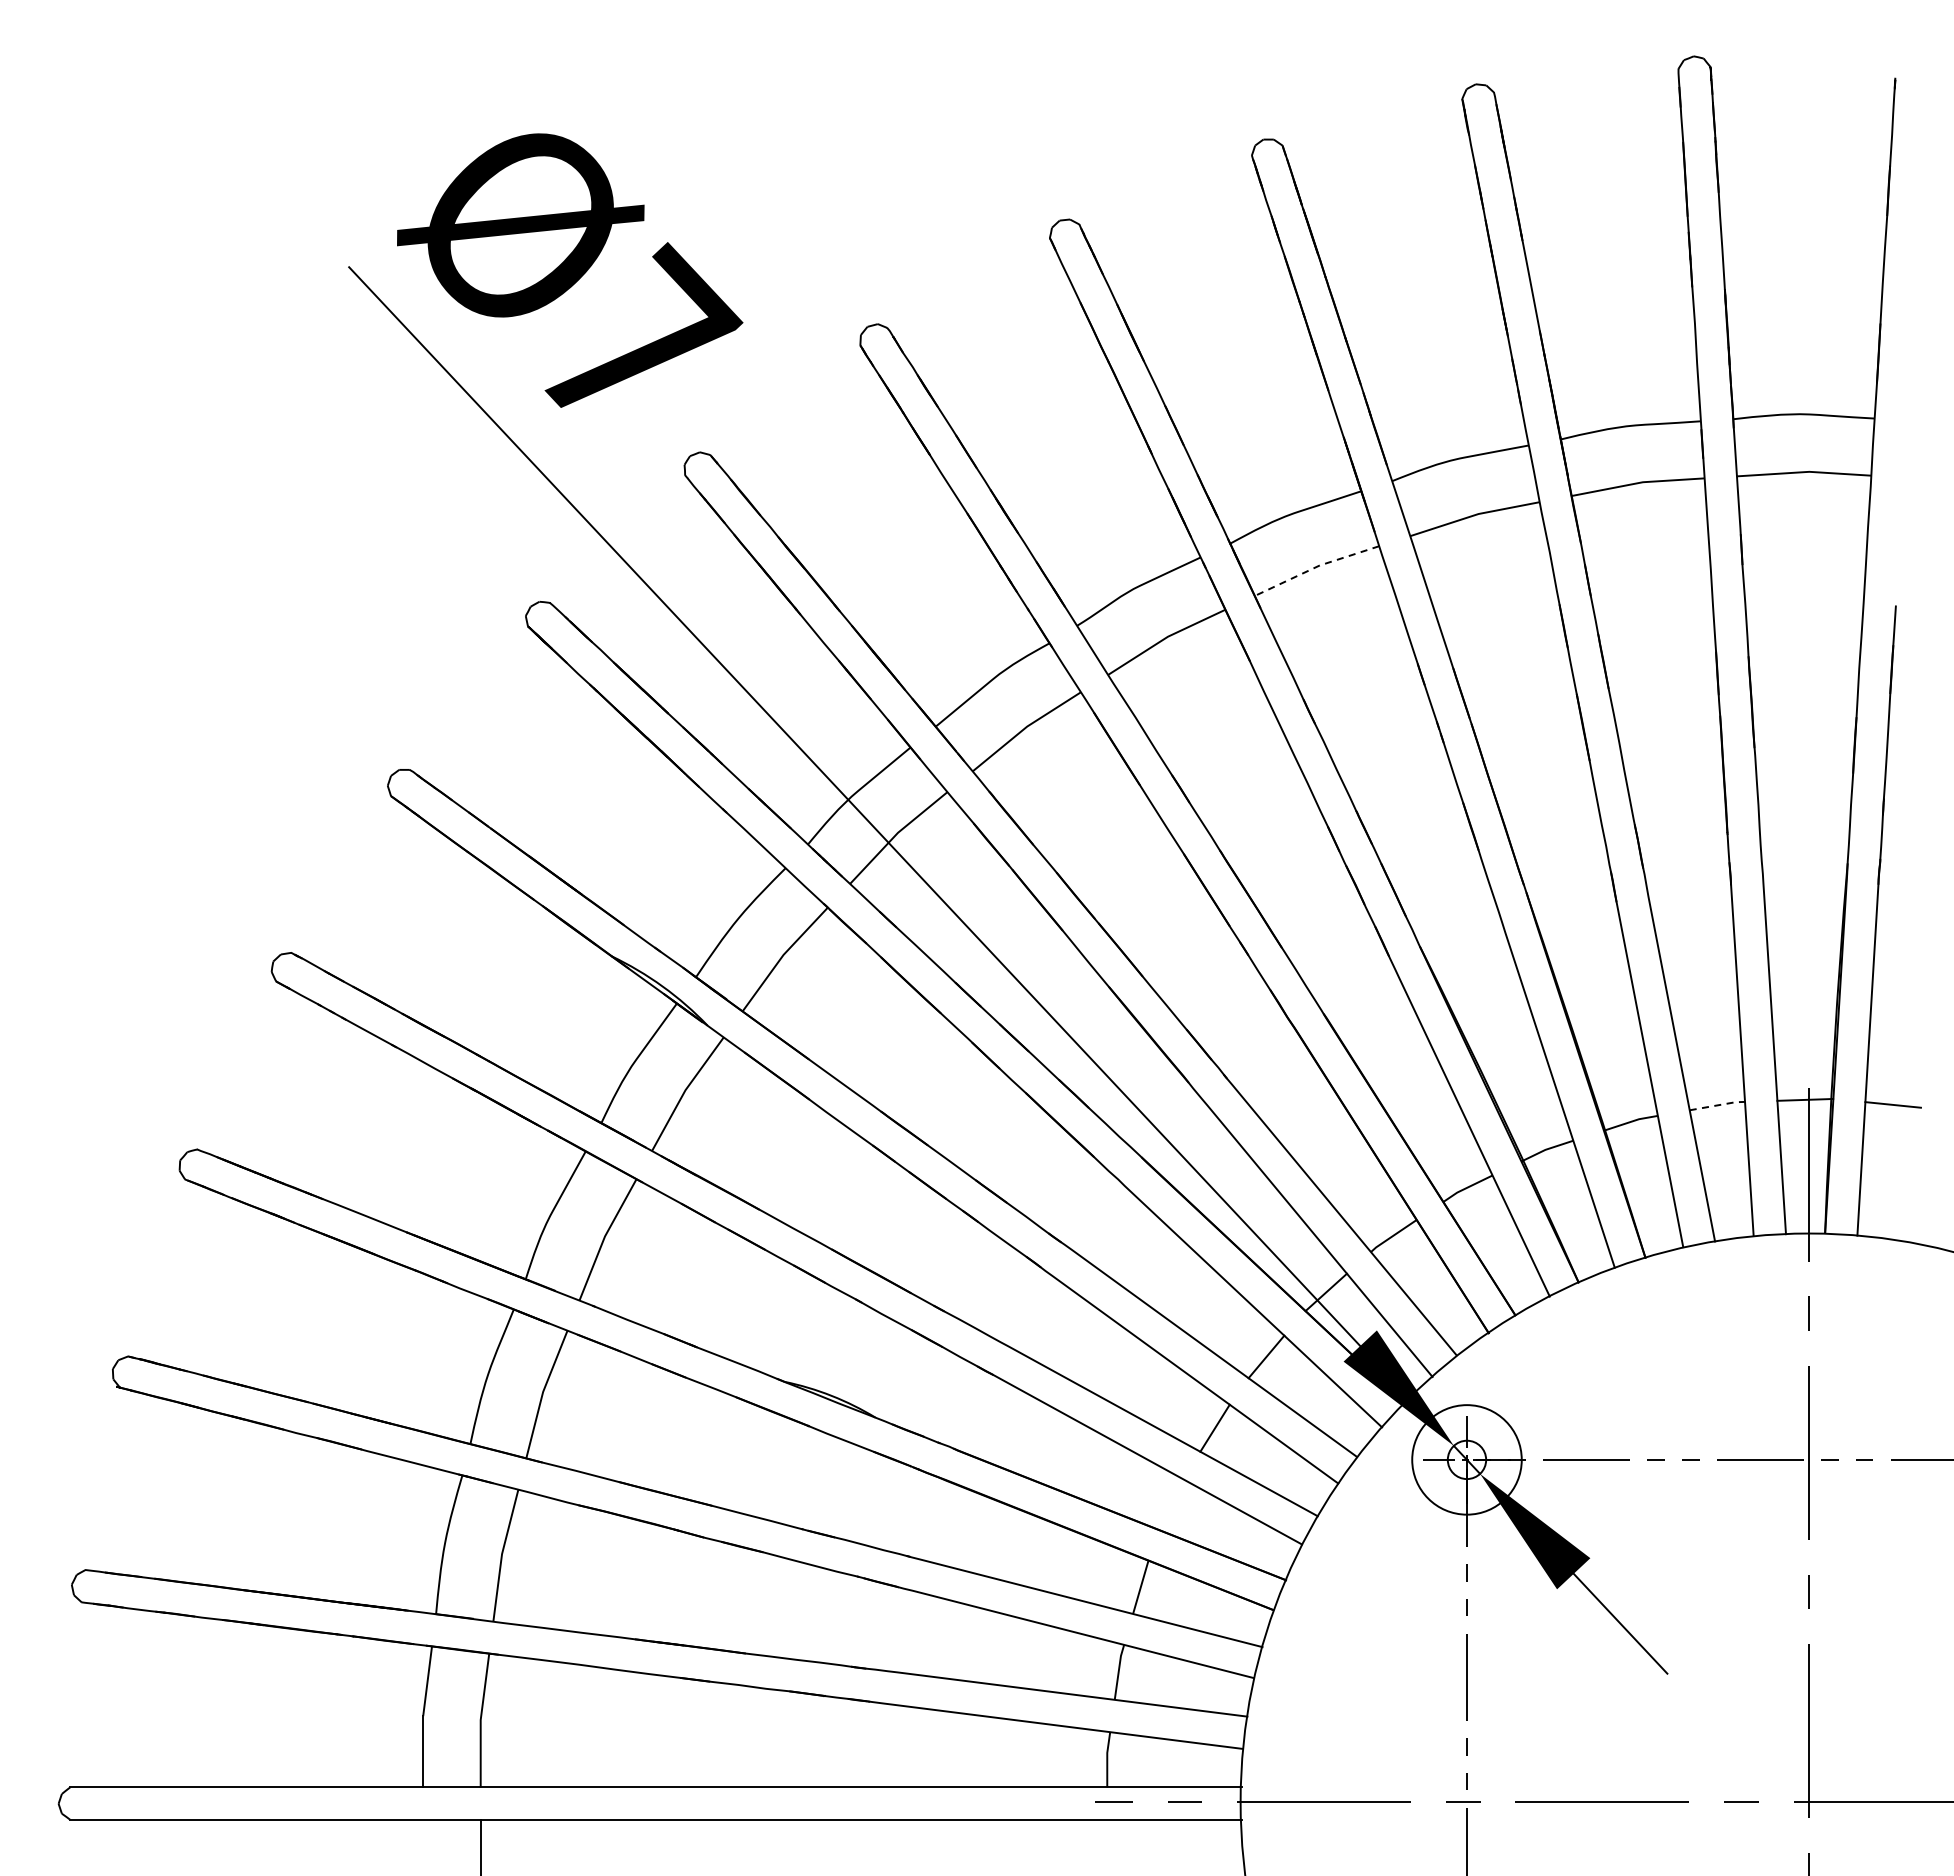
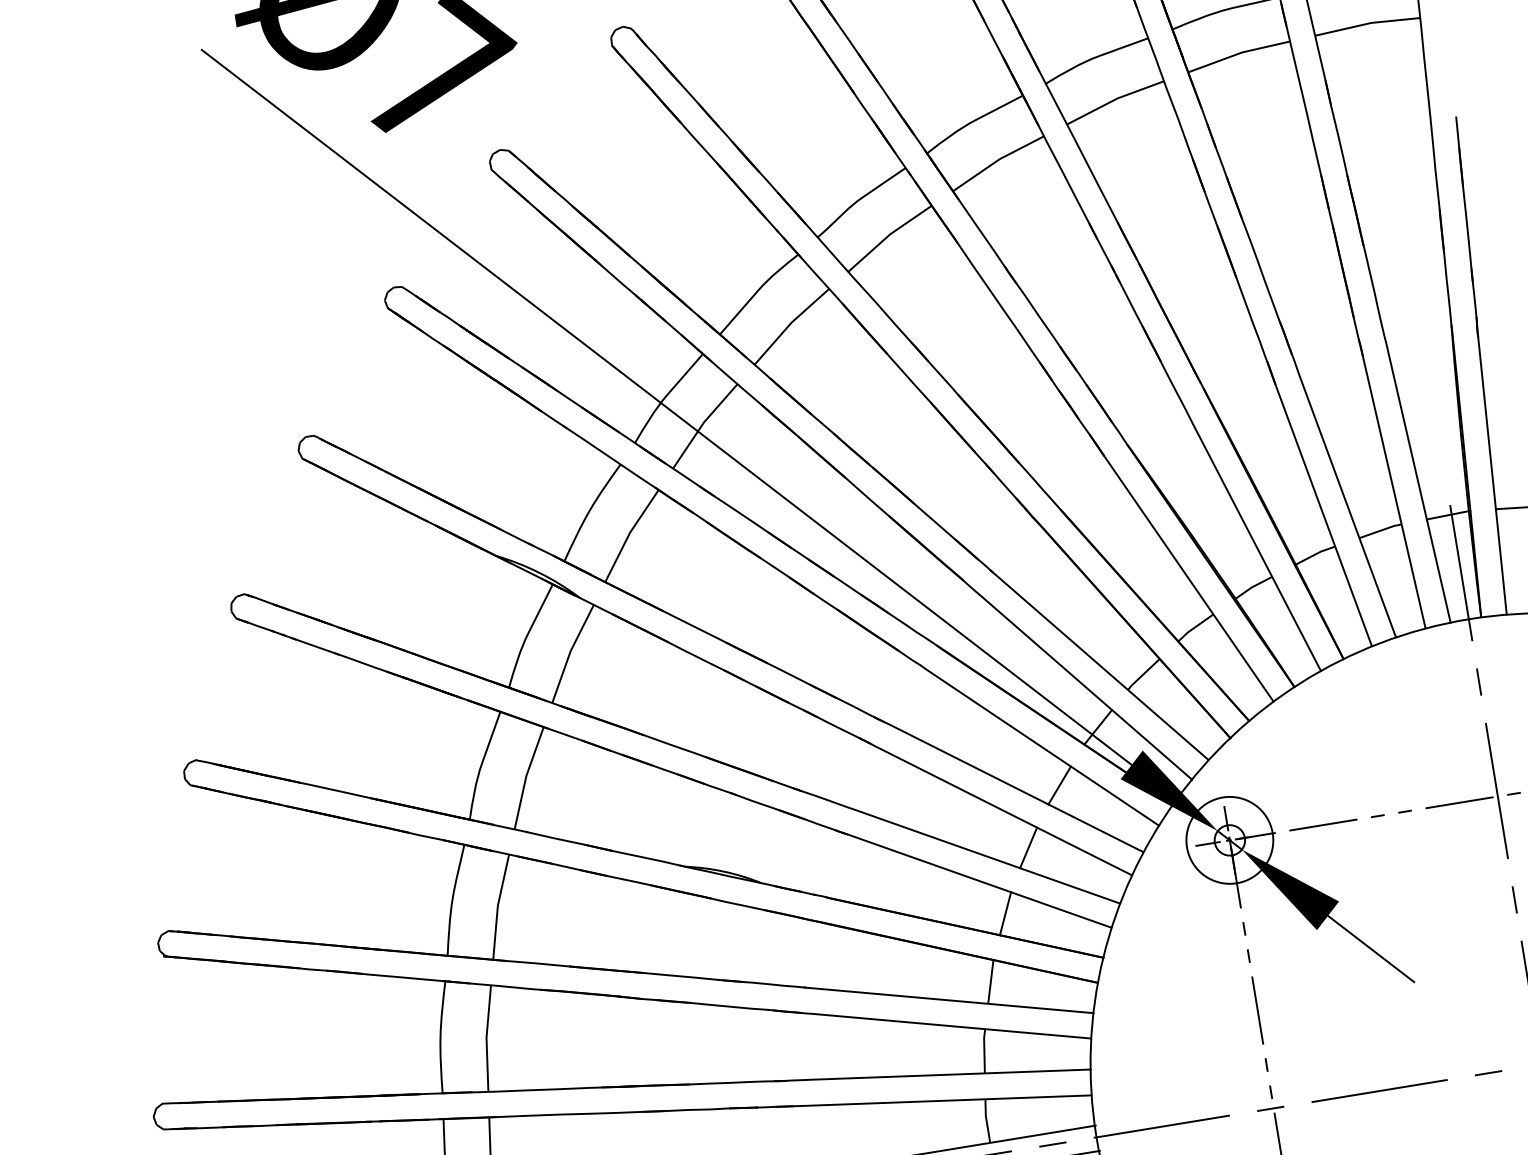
line: (1316, 567) -> (997, 161), dashed -> solid
line: (1717, 1105) -> (1380, 530), dashed -> solid
line: (1172, 1505) -> (1005, 913), added

